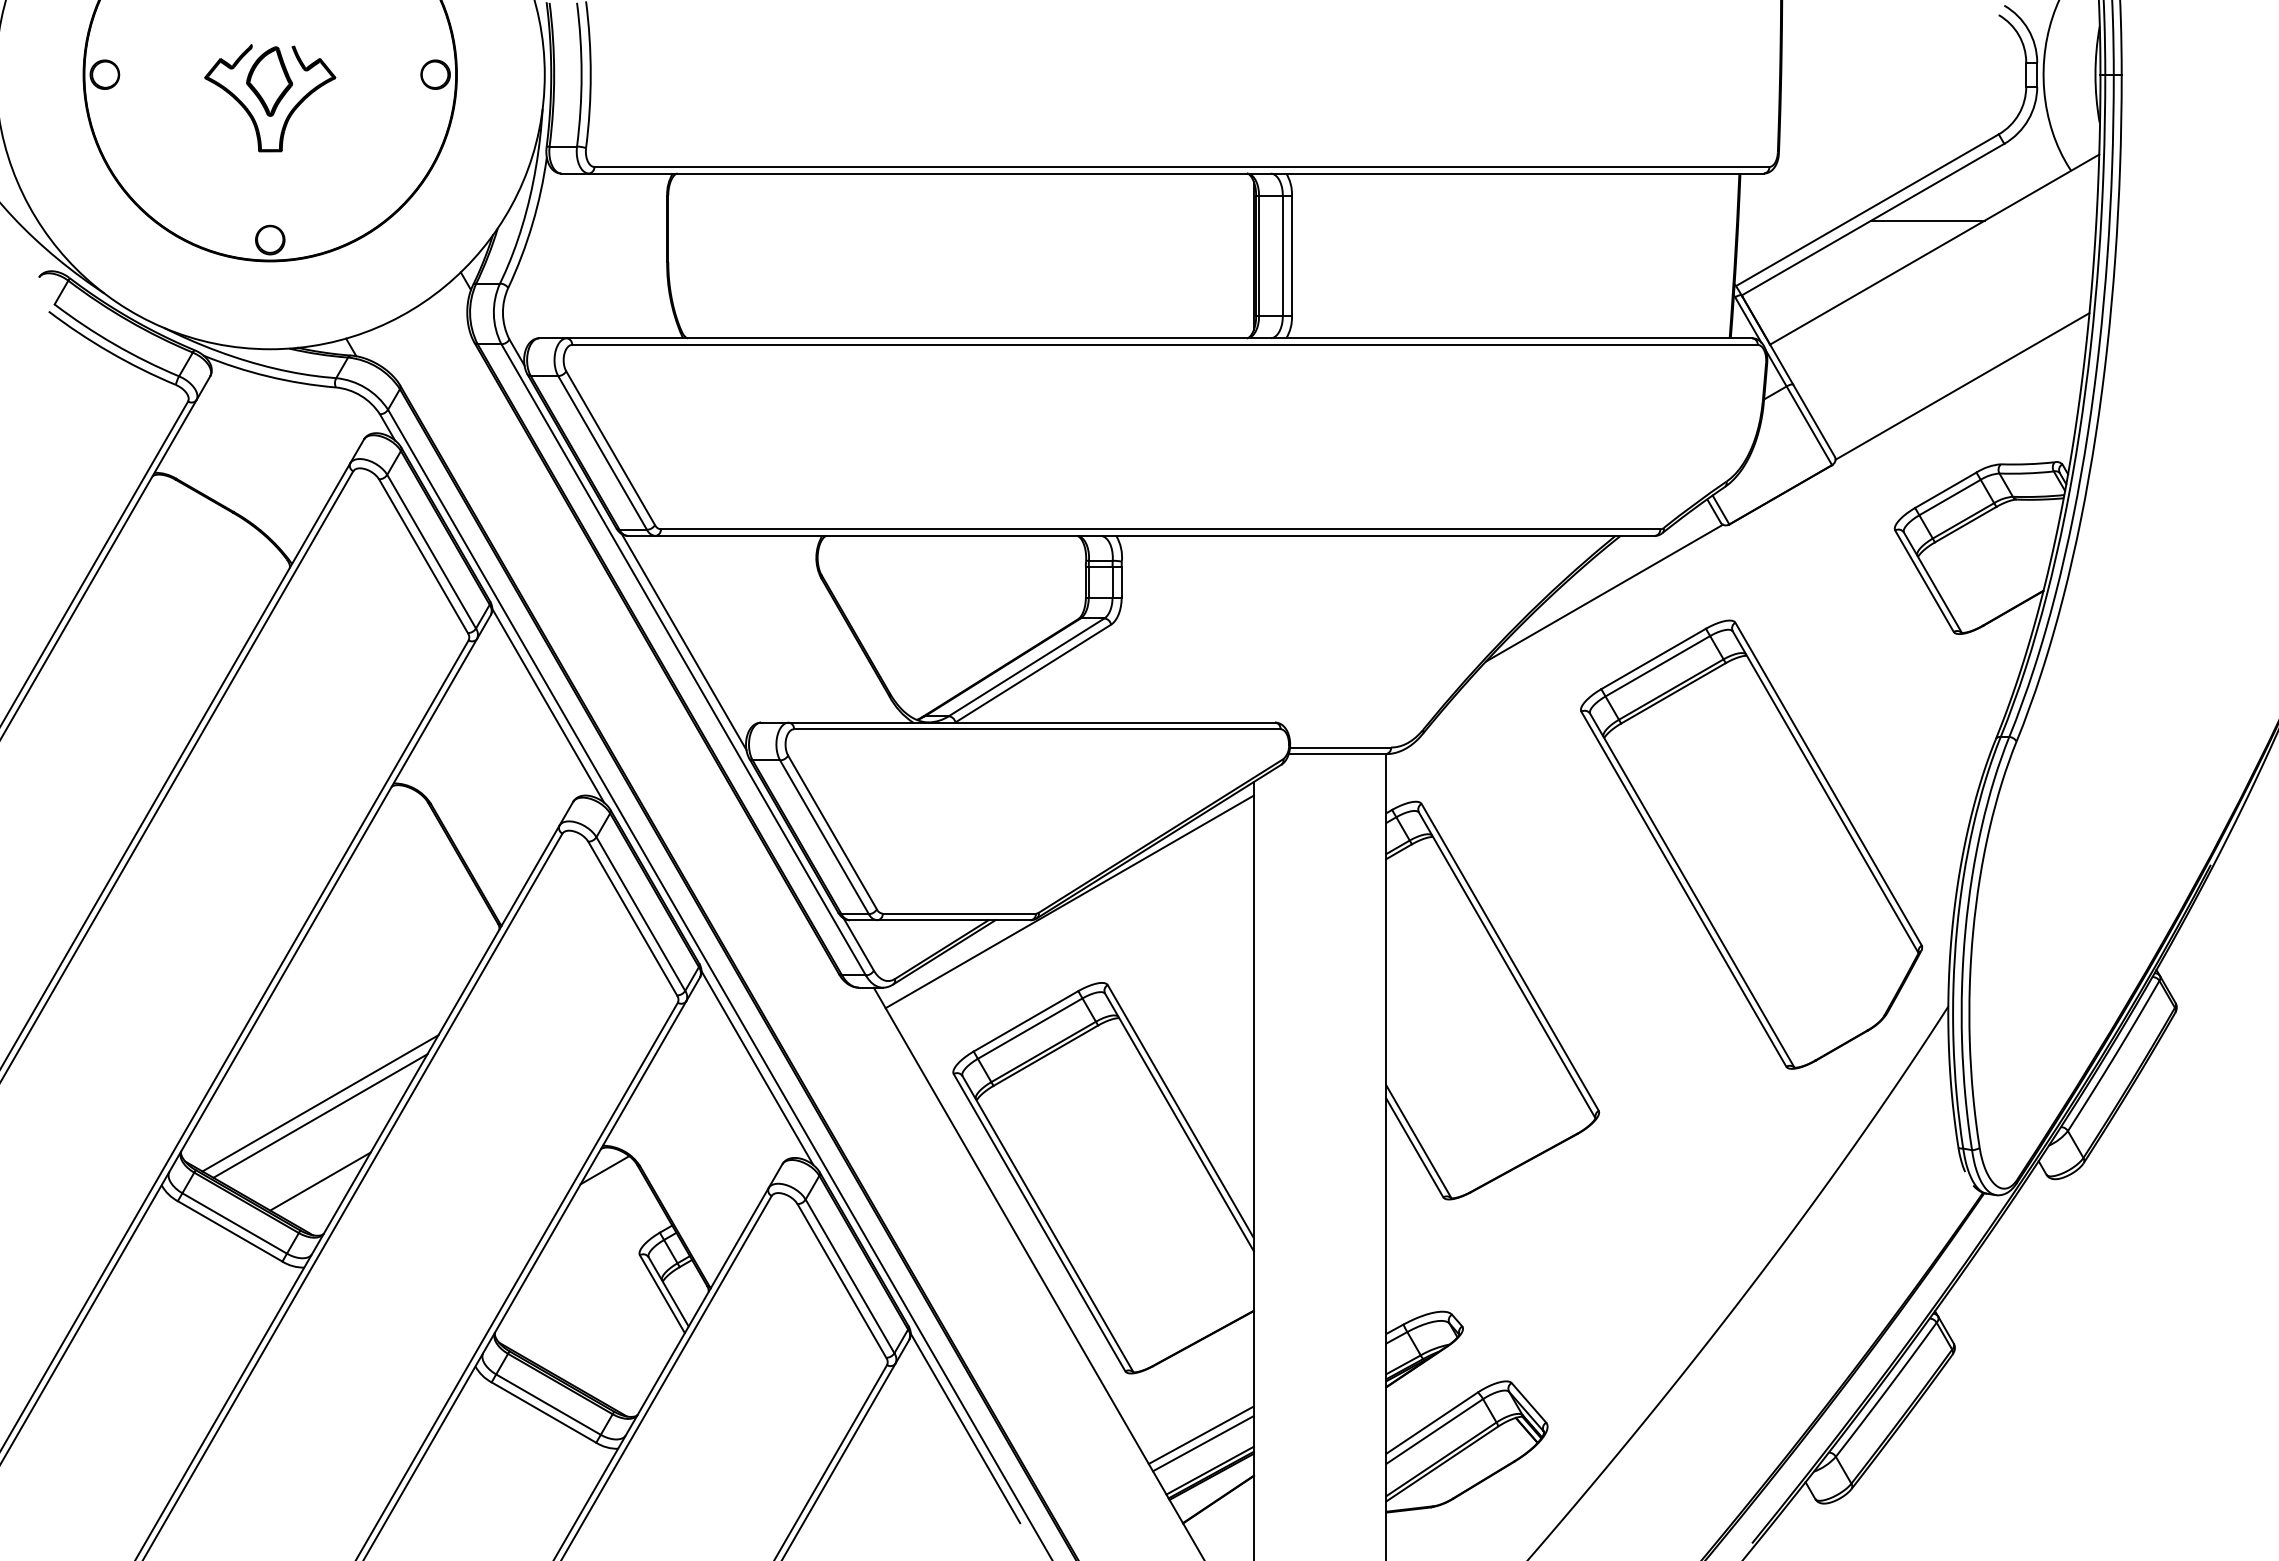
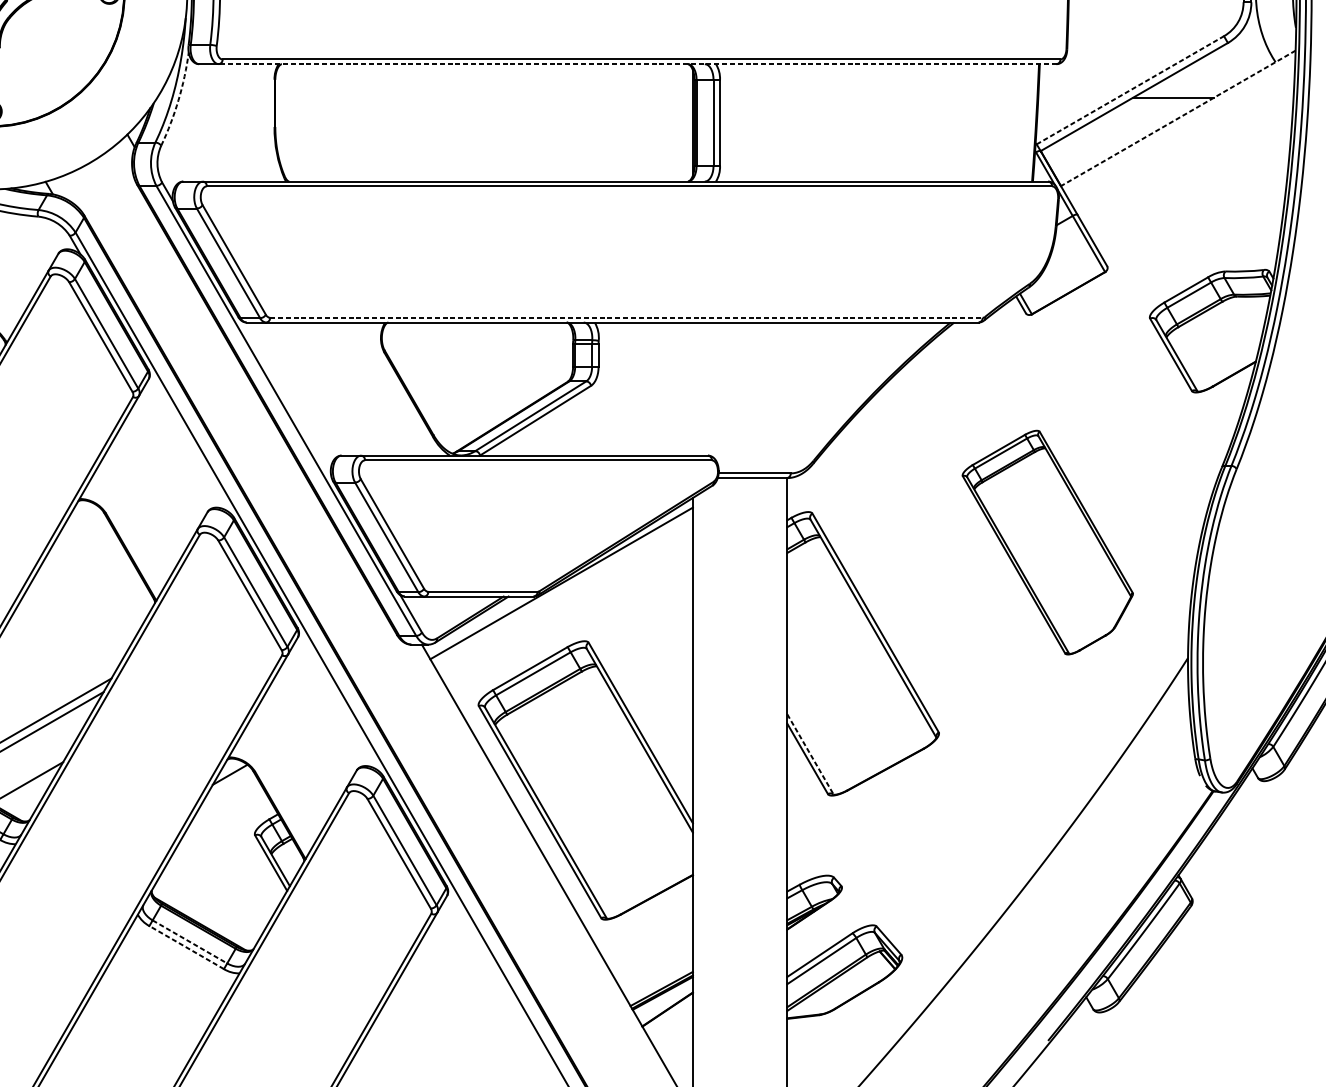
line: (1176, 173) -> (637, 64), solid -> dashed
line: (1867, 210) -> (1130, 90), solid -> dashed
arc: (532, 224) -> (178, 100), solid -> dashed
line: (1934, 249) -> (1178, 118), solid -> dashed
line: (1962, 386) -> (1198, 215), removed
line: (1160, 529) -> (626, 317), solid -> dashed
line: (1604, 592) -> (942, 362), removed
line: (683, 642) -> (286, 398), removed
line: (548, 705) -> (189, 443), removed
part: (1751, 844) -> (1047, 542), size x0.7
line: (757, 1068) -> (338, 702), removed
line: (1419, 1142) -> (810, 755), solid -> dashed
line: (548, 1404) -> (189, 941), solid -> dashed
line: (543, 1412) -> (186, 947), solid -> dashed
line: (965, 1428) -> (487, 958), removed
line: (1200, 1434) -> (654, 963), removed
line: (1202, 1443) -> (656, 969), removed

